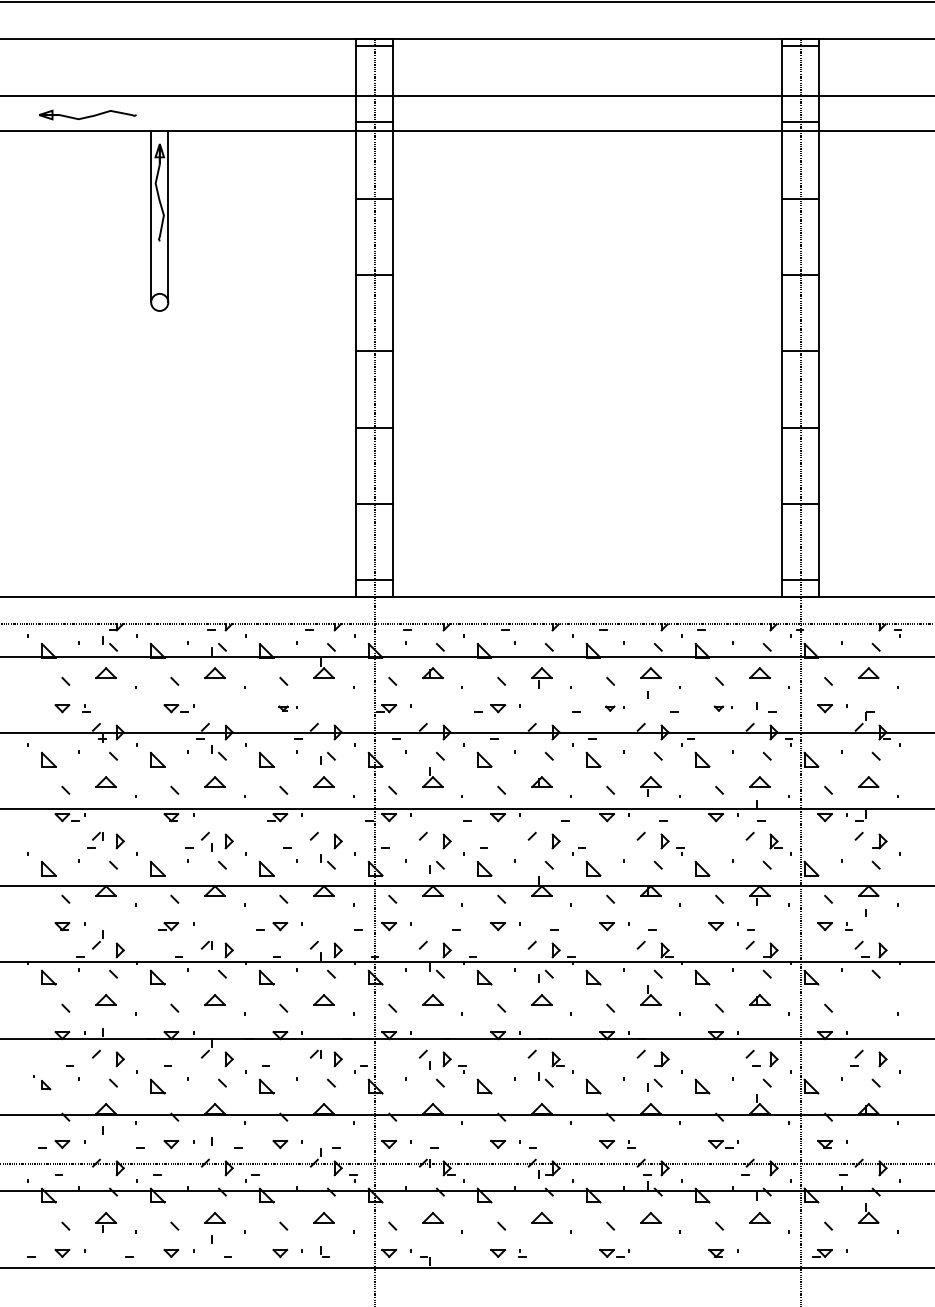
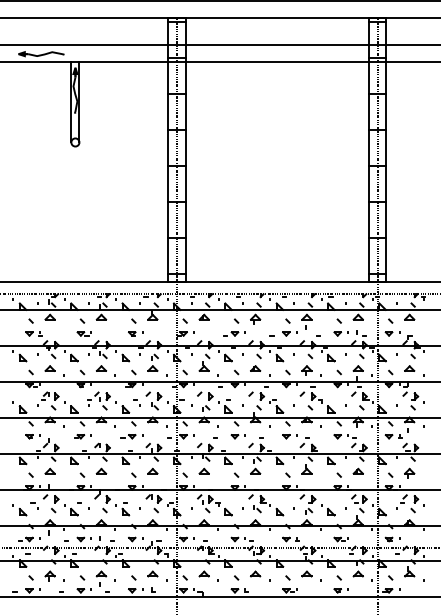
part: (287, 707) -> (135, 333), size x1.67
part: (613, 707) -> (289, 333), size x1.67
part: (722, 707) -> (340, 333), size x1.67
part: (868, 1002) -> (409, 472), added
part: (41, 1083) -> (19, 510), size x1.67

